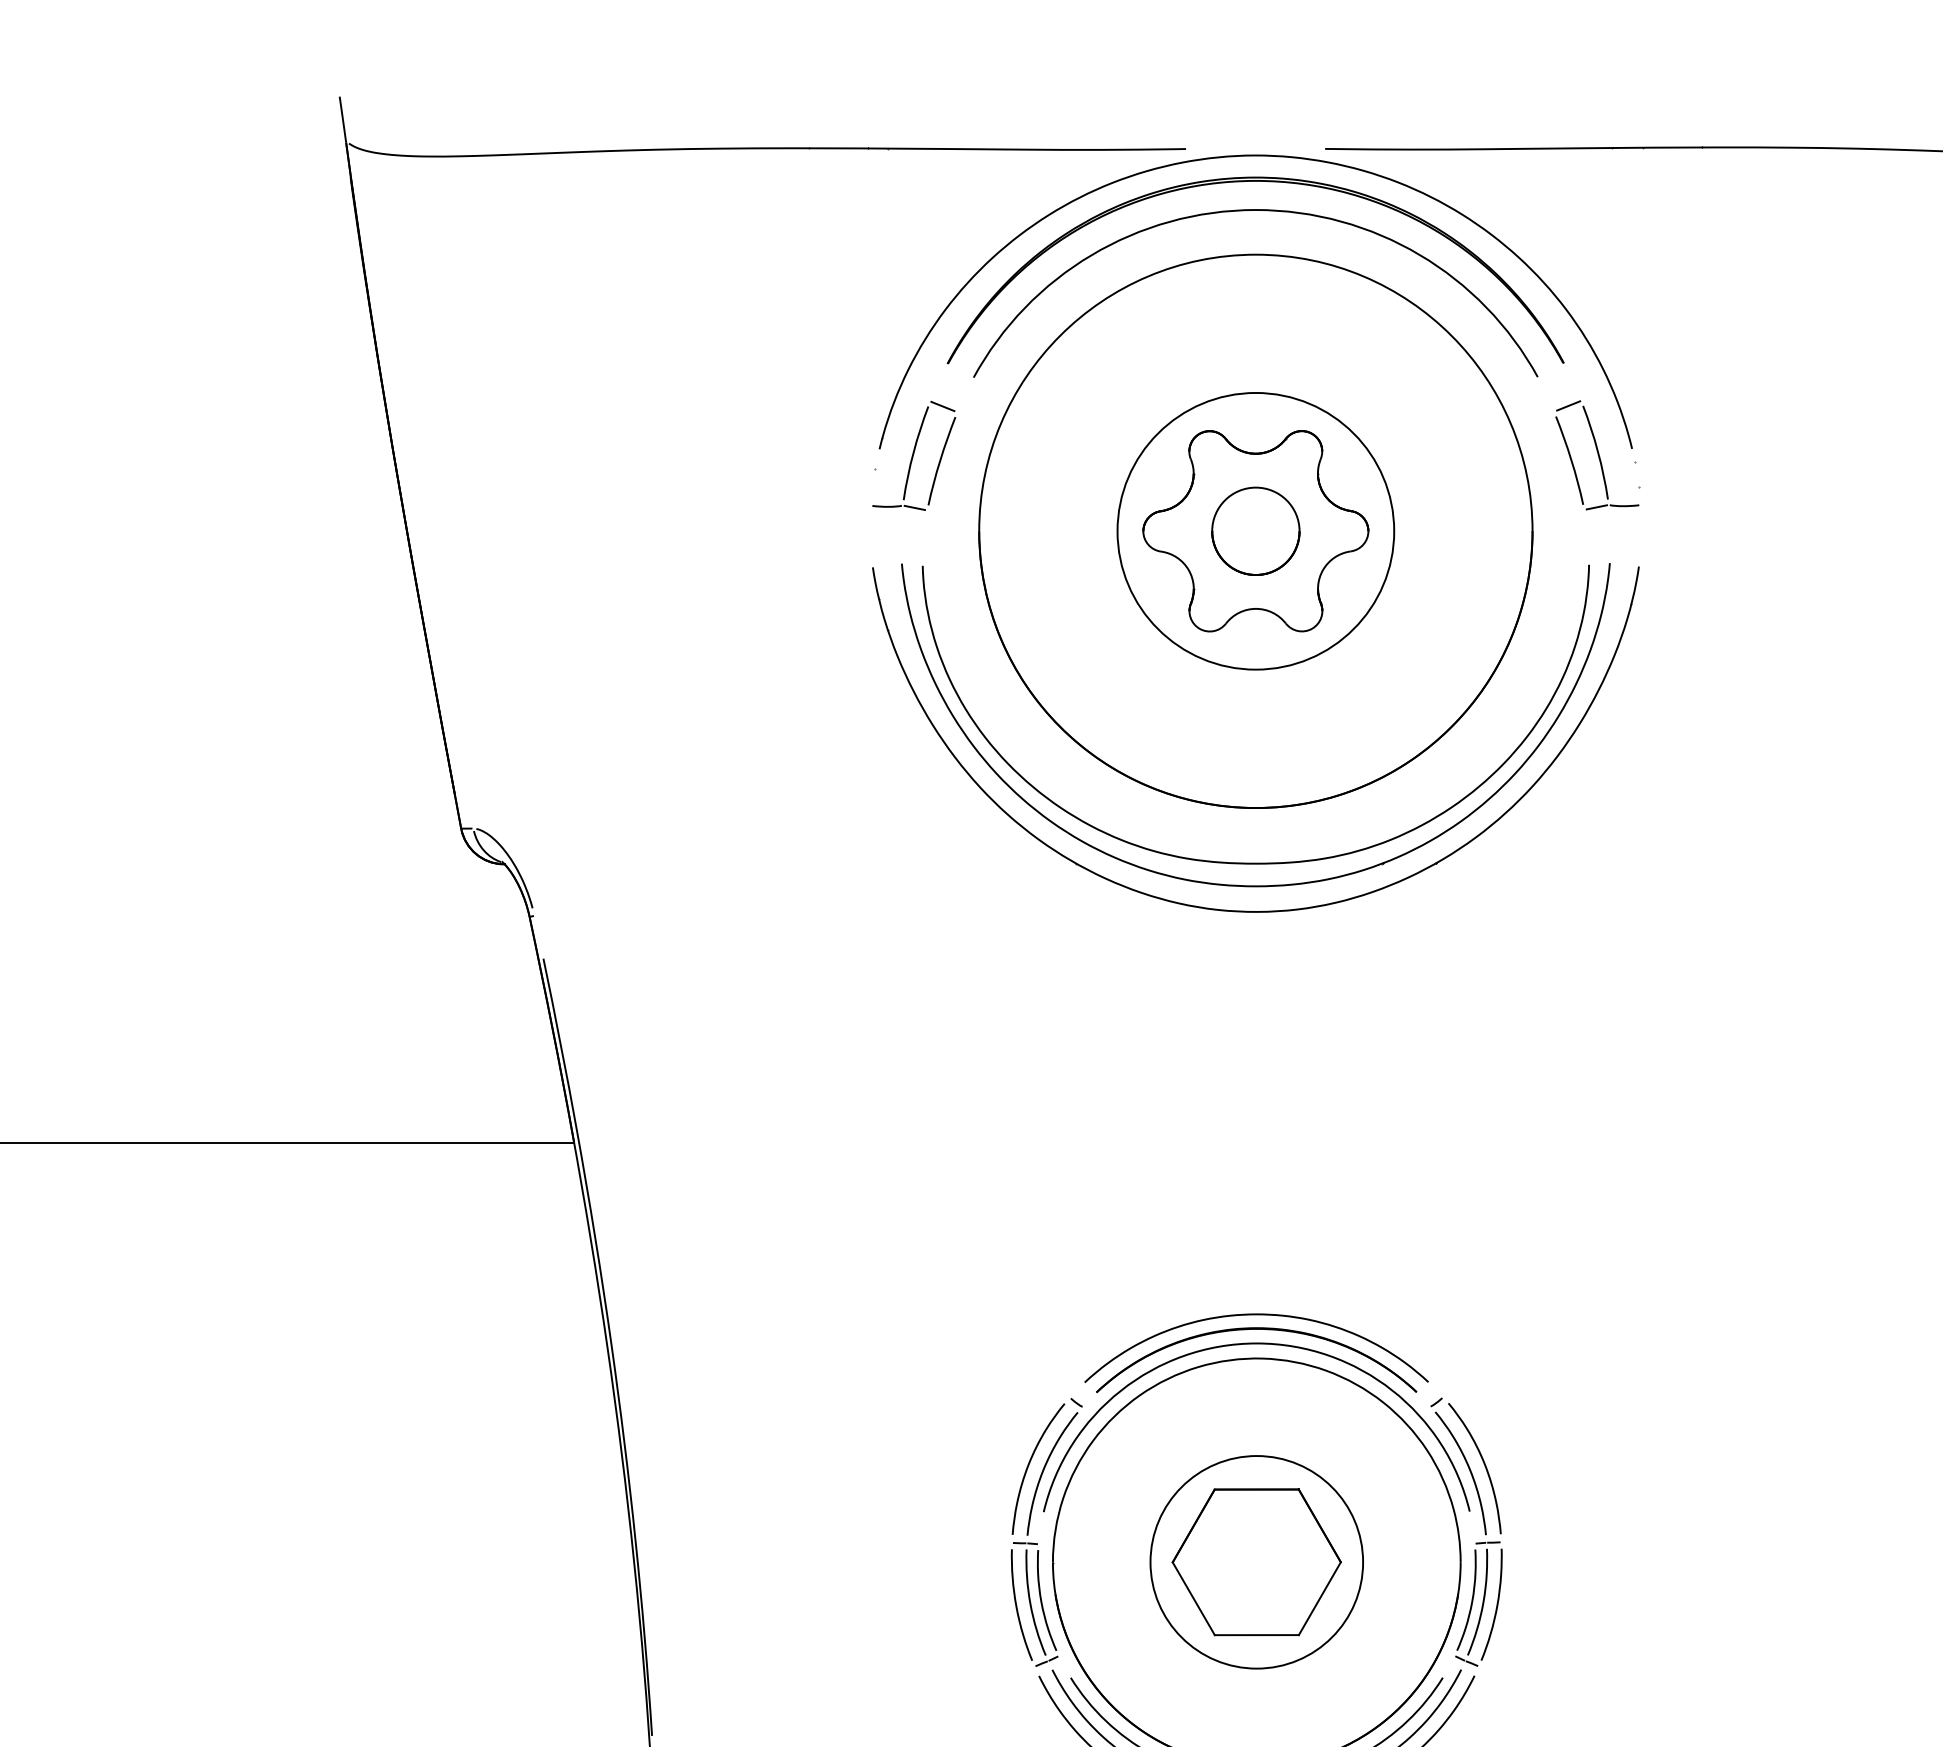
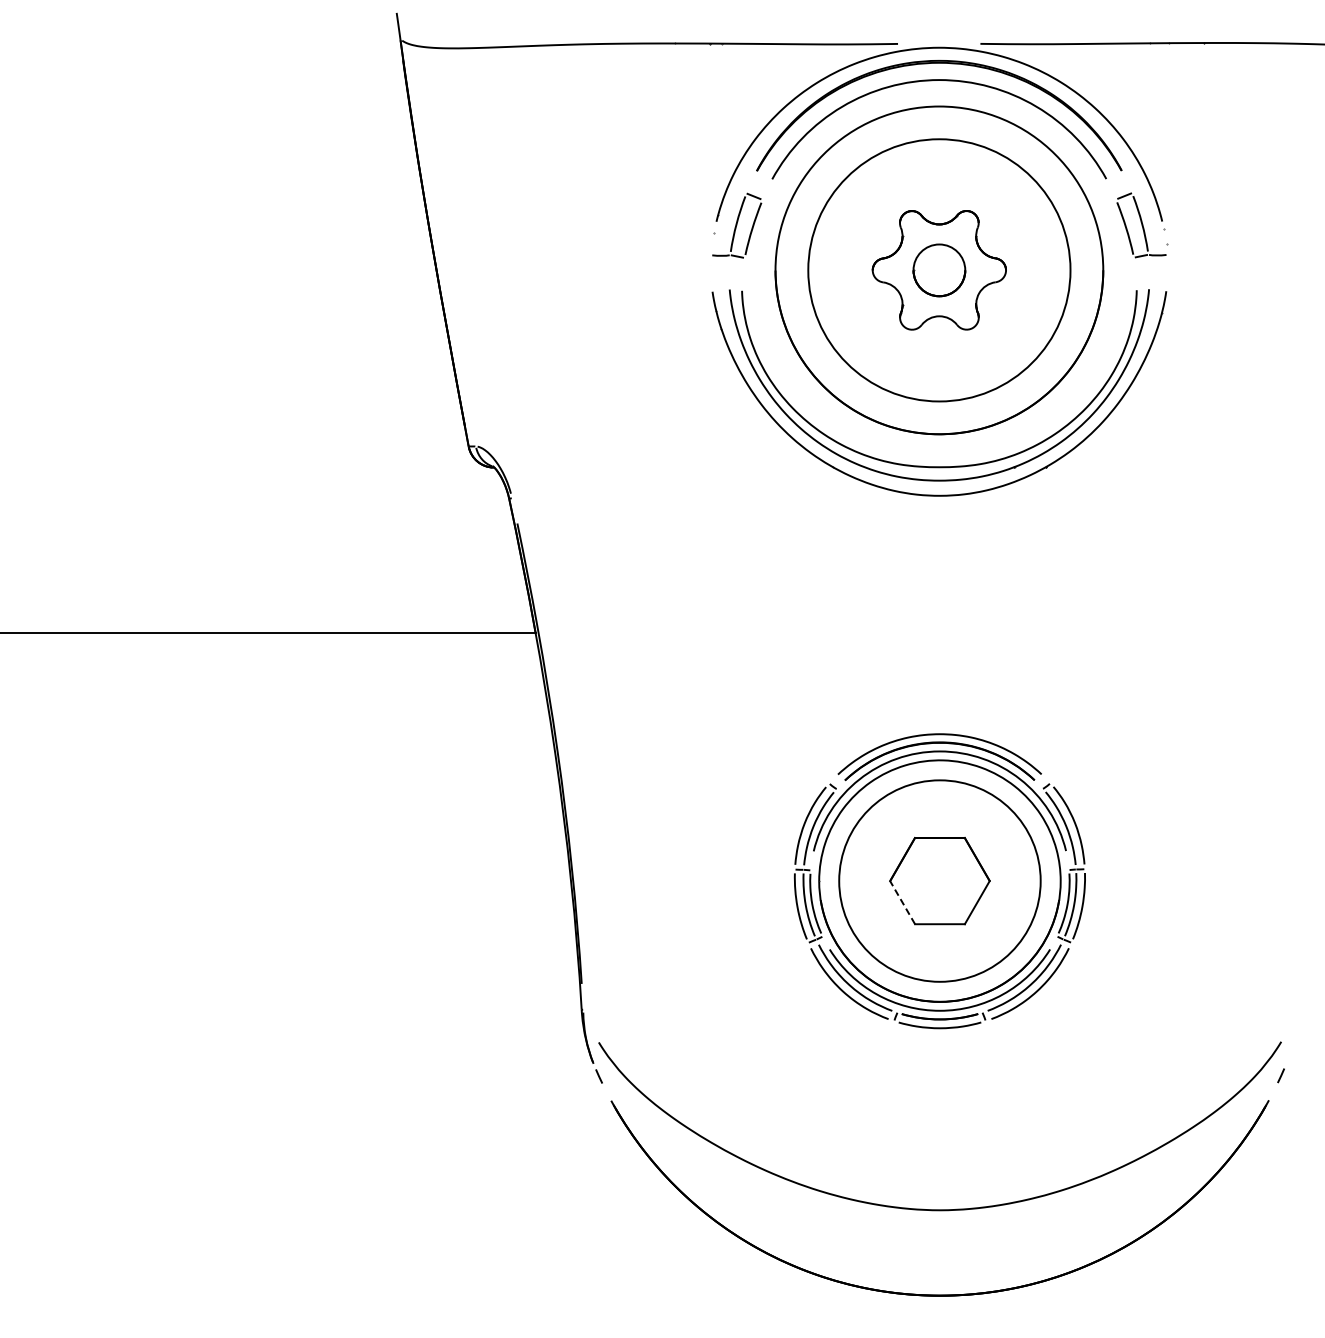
circle: (1256, 531) -> (939, 270), size x1.6
circle: (1256, 1563) -> (939, 881), size x1.6
line: (1193, 1598) -> (902, 902), solid -> dashed

